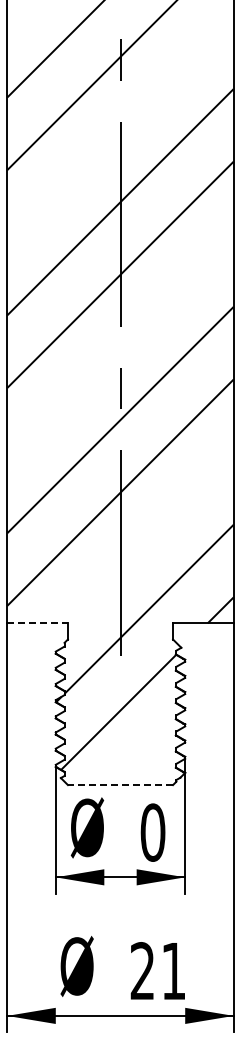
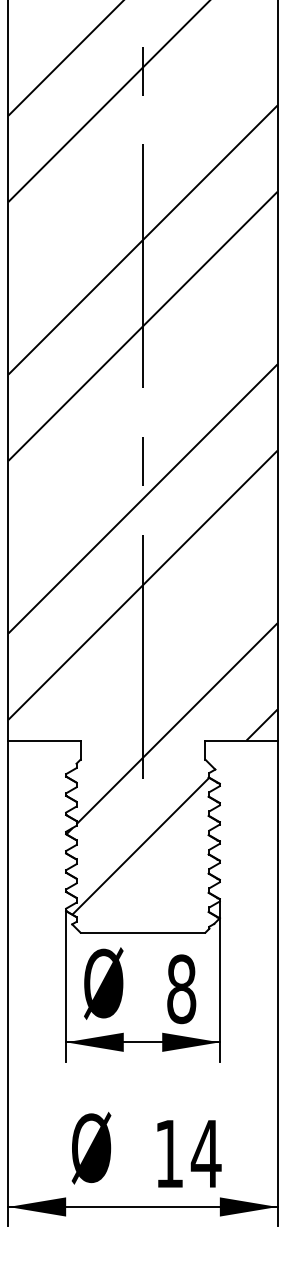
line: (38, 623) -> (45, 740), dashed -> solid
line: (120, 785) -> (143, 933), dashed -> solid
text: (152, 832) -> (181, 989), 0 -> 8
text: (158, 970) -> (188, 1153), 21 -> 14

